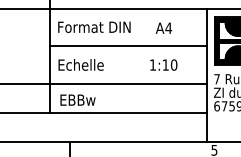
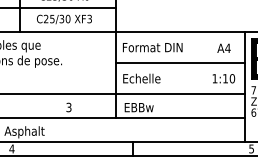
text: (163, 27) -> (223, 47), moved
text: (163, 64) -> (223, 78), moved

